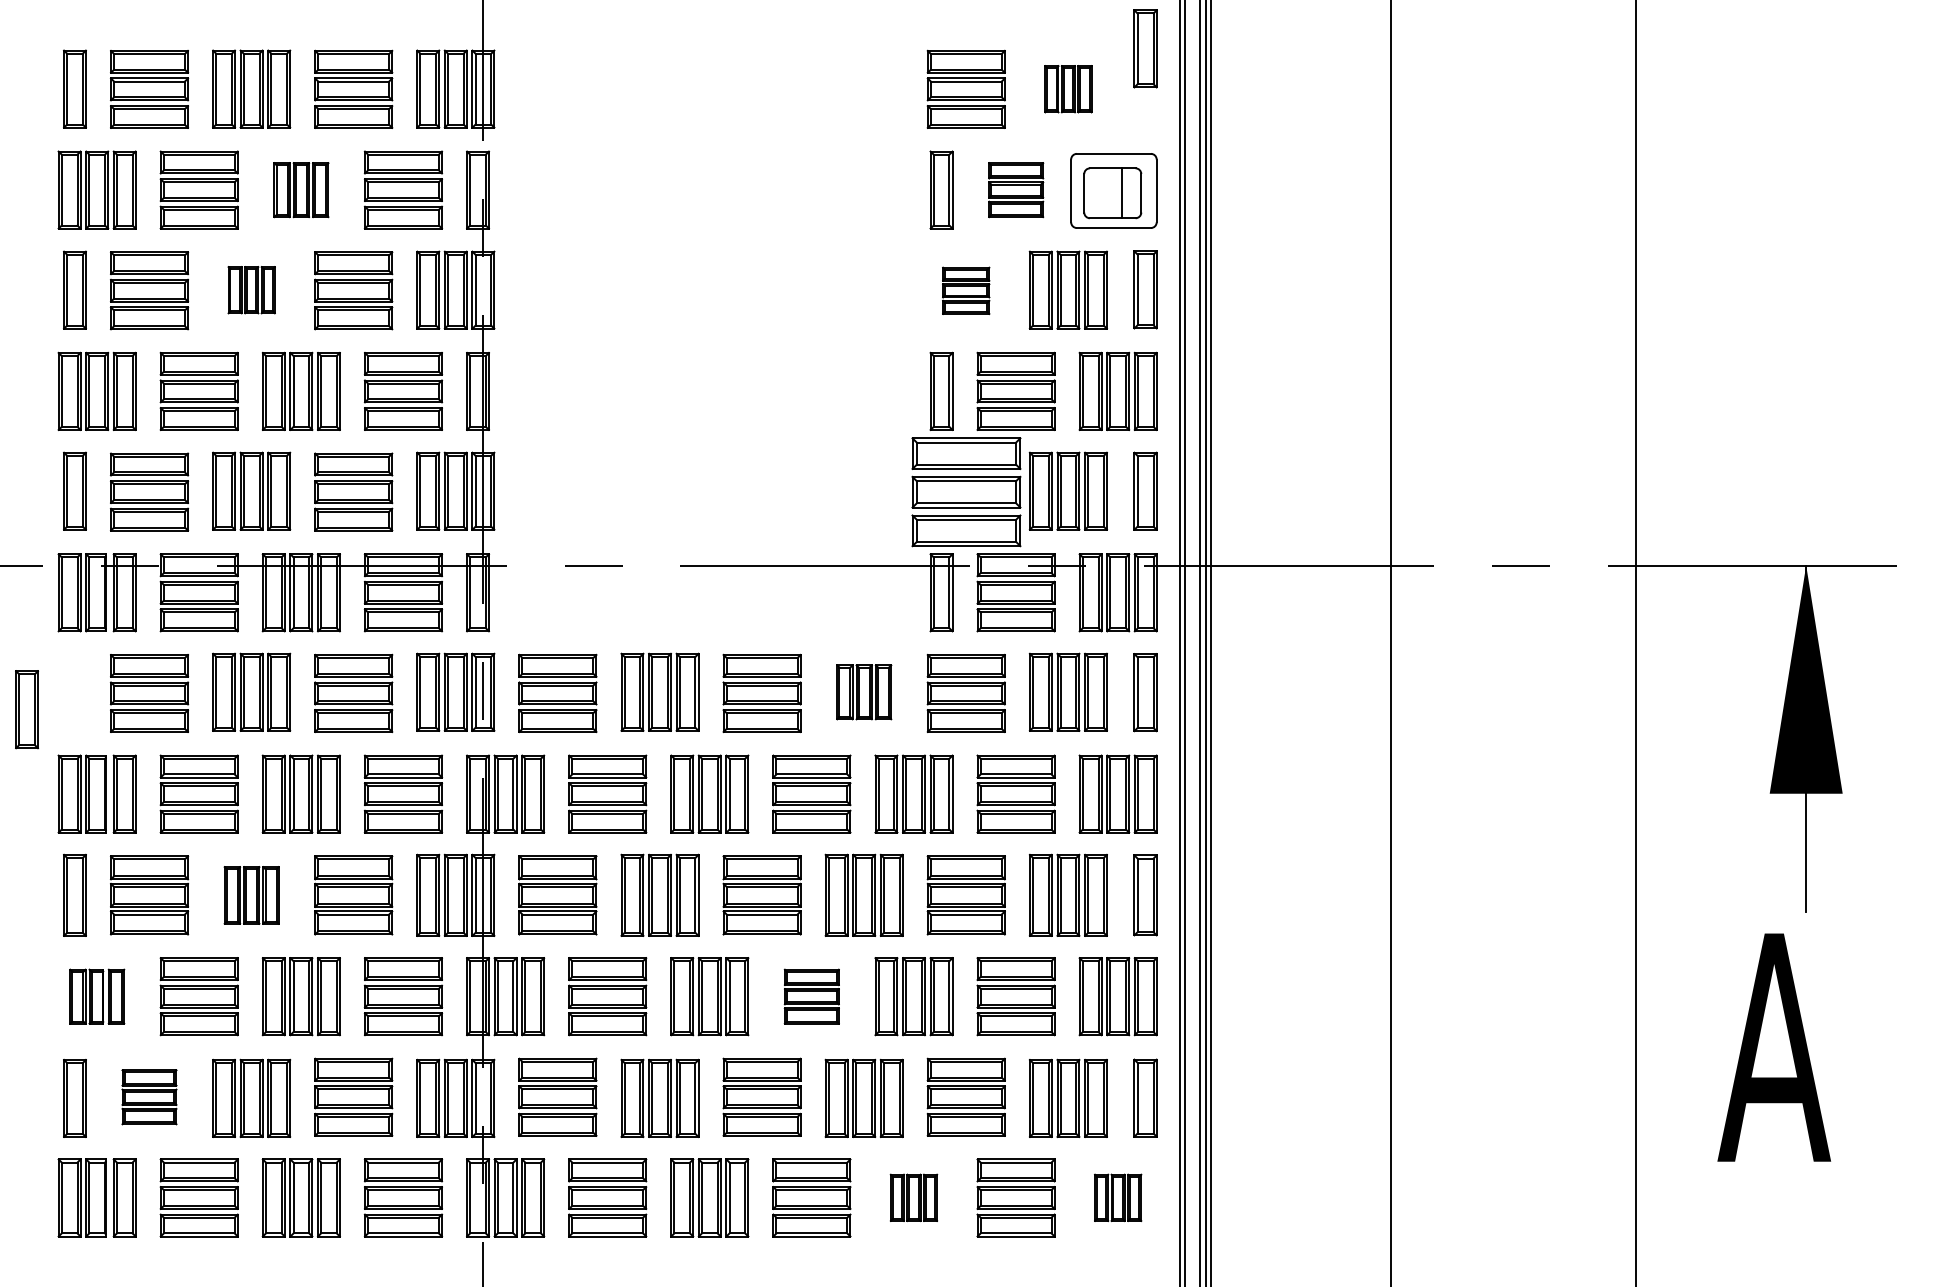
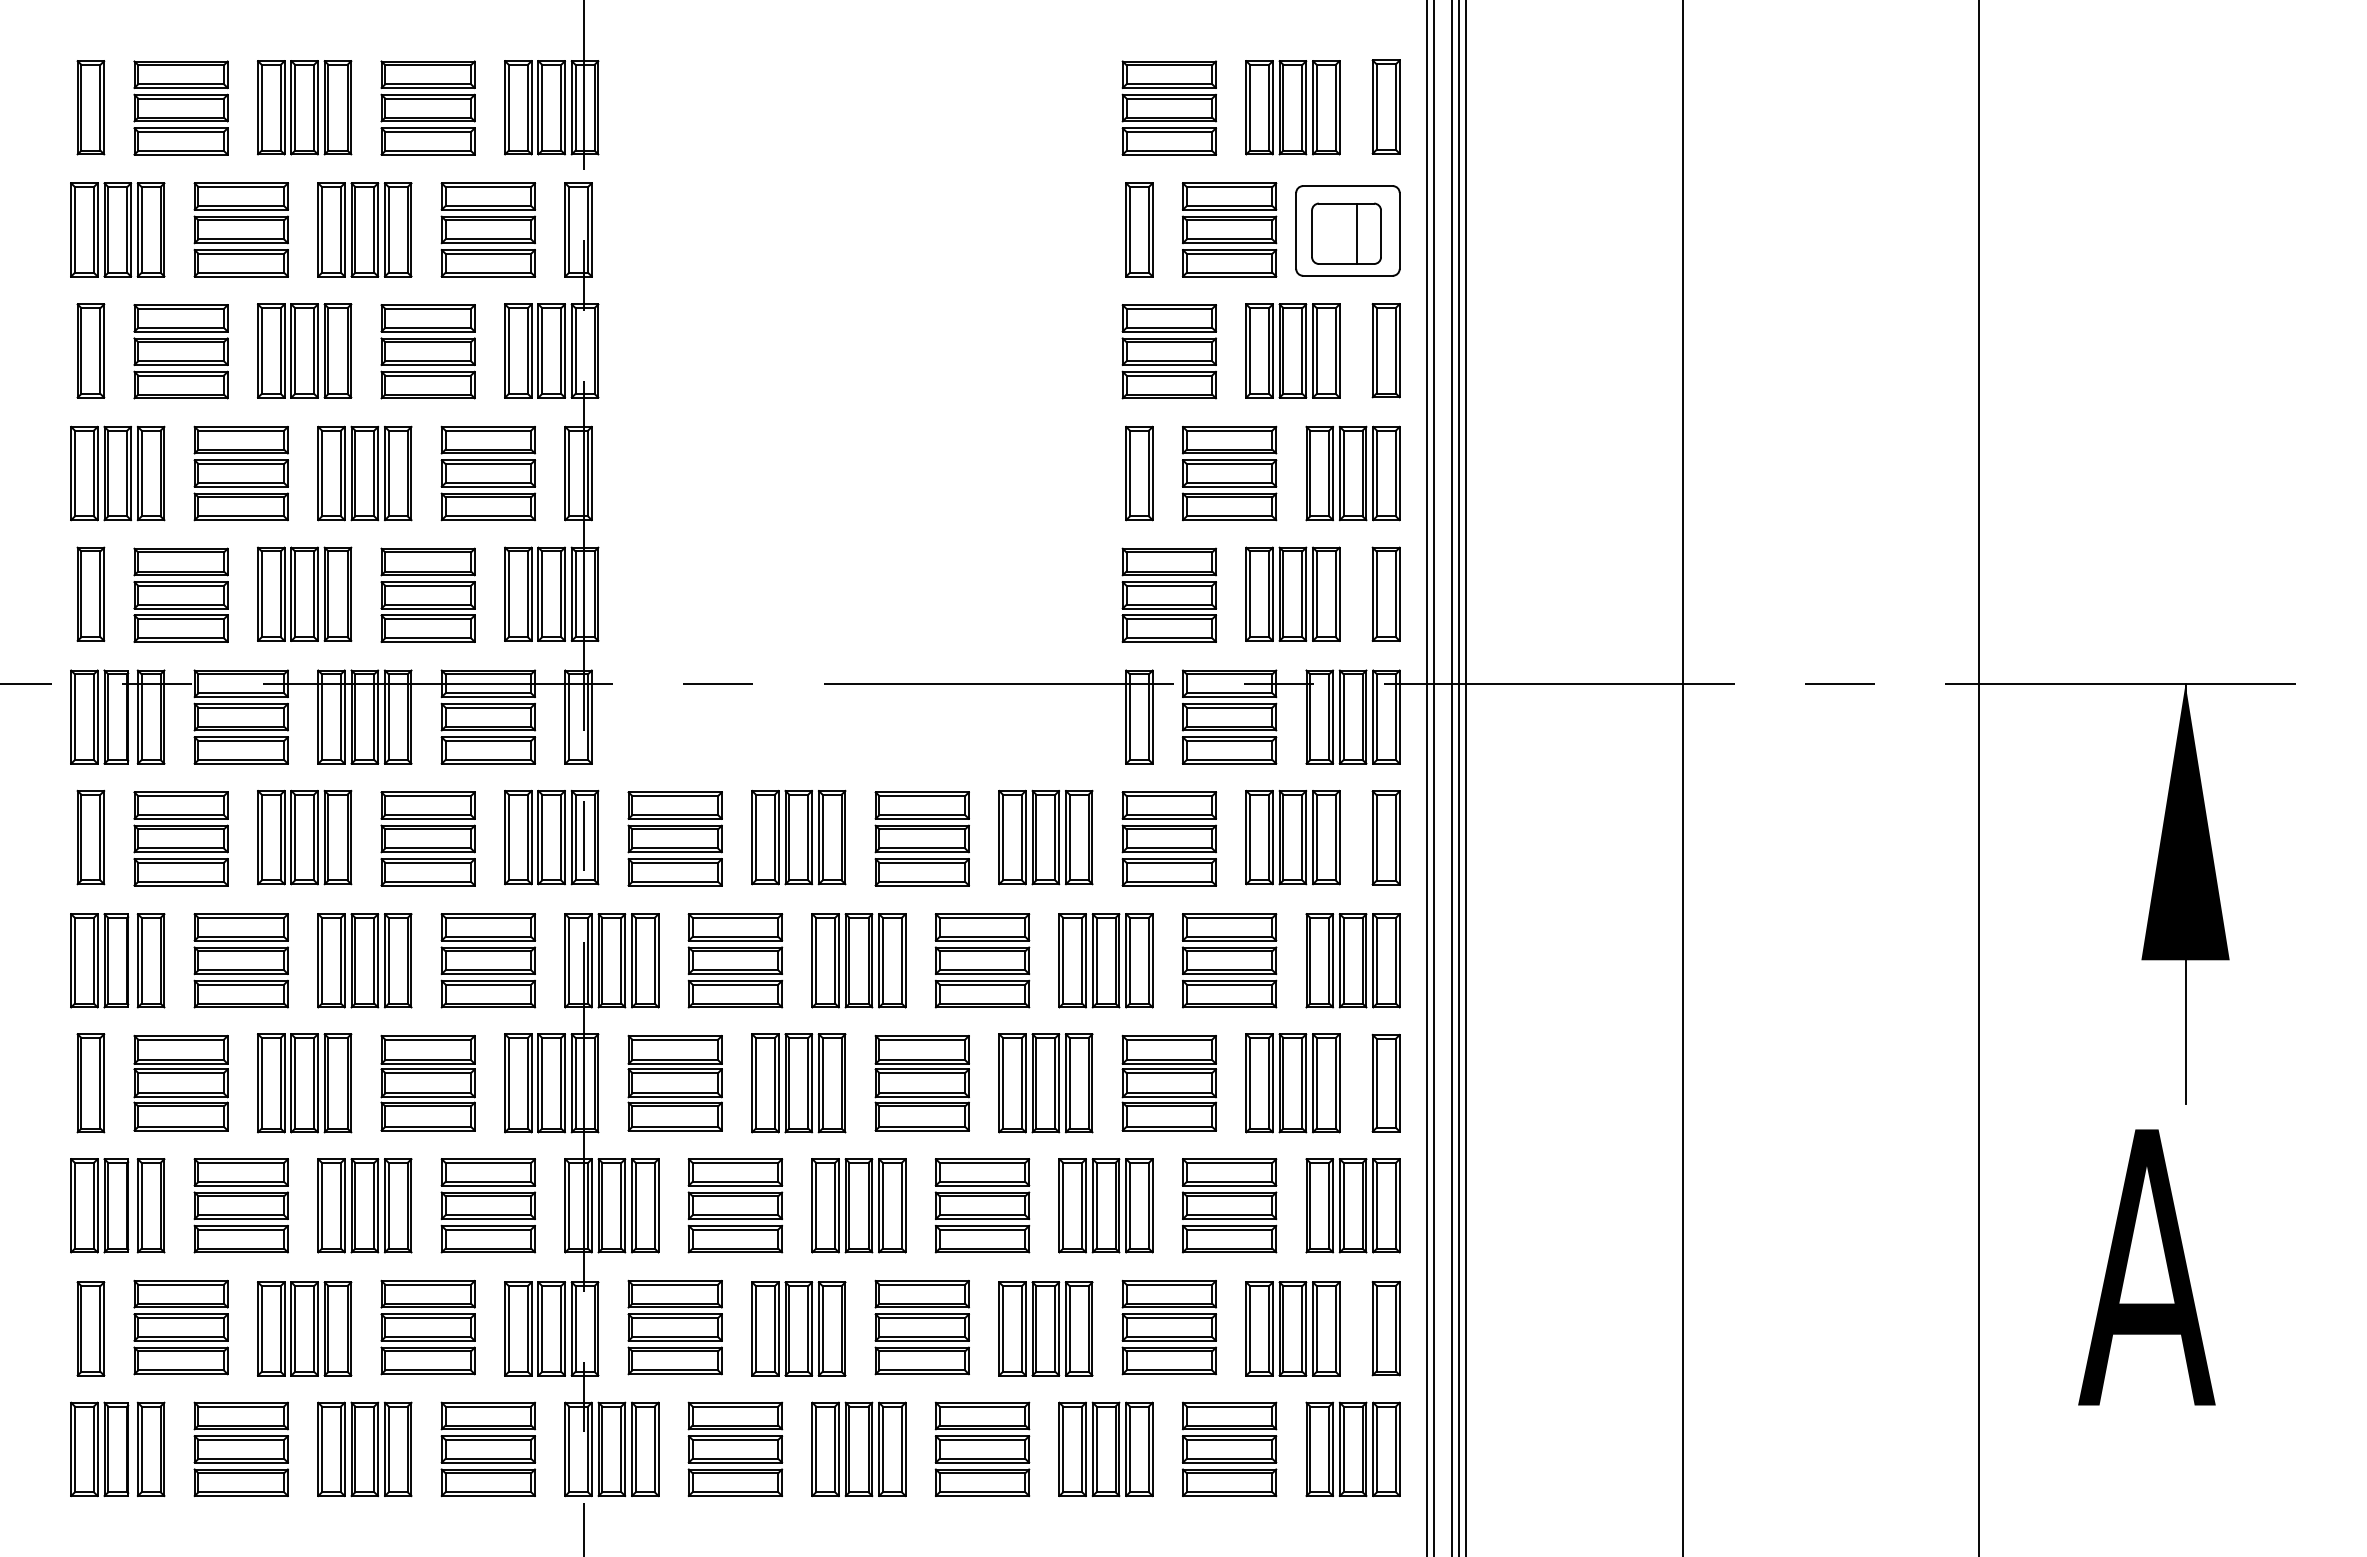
part: (1144, 48) -> (1385, 106), moved
part: (1068, 88) -> (1292, 107), size x1.67
part: (301, 189) -> (364, 229), size x1.43
part: (1016, 189) -> (1229, 229), size x1.43
part: (251, 289) -> (304, 350), size x1.67
part: (965, 290) -> (1168, 351), size x1.67
part: (965, 491) -> (1168, 594), size x0.71
part: (863, 692) -> (1045, 837), size x1.43
part: (26, 709) -> (90, 837), moved
part: (251, 895) -> (304, 1083), size x1.43
part: (96, 996) -> (117, 1205), size x1.43
part: (811, 996) -> (982, 1205), size x1.43
part: (149, 1097) -> (180, 1327), size x1.43
part: (913, 1197) -> (1105, 1448), size x1.67
part: (1117, 1197) -> (1352, 1448), size x1.67

